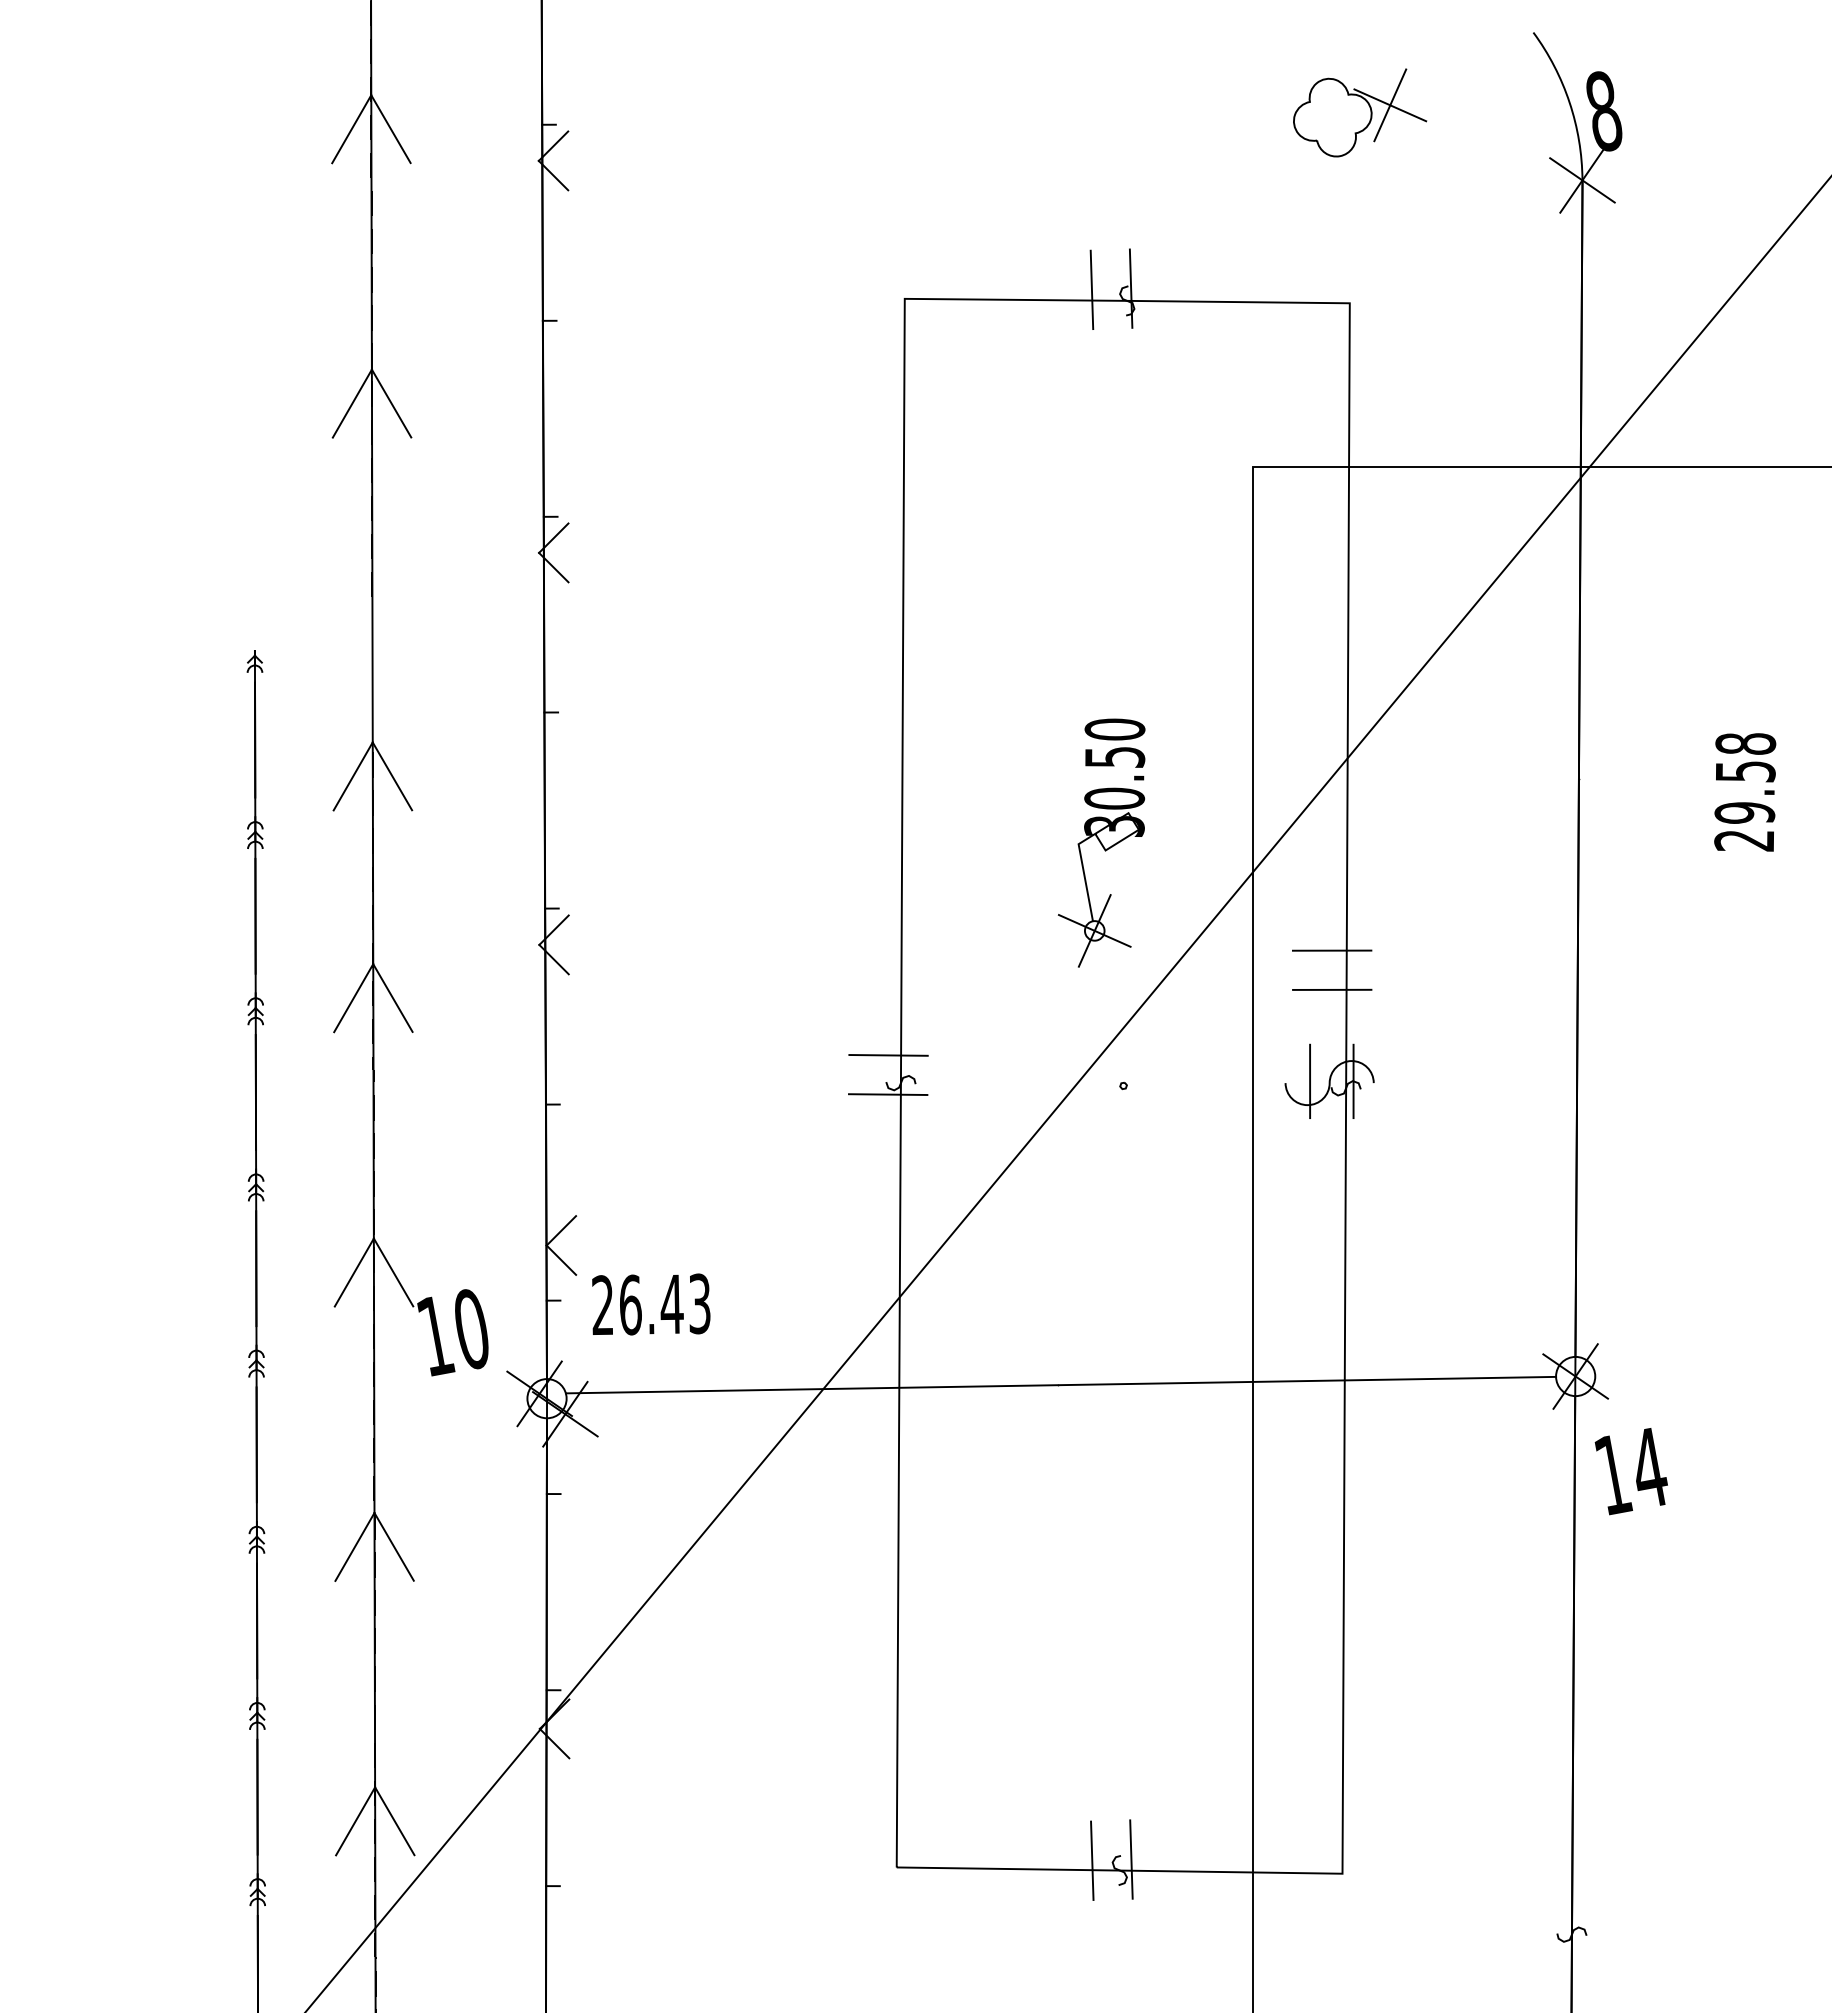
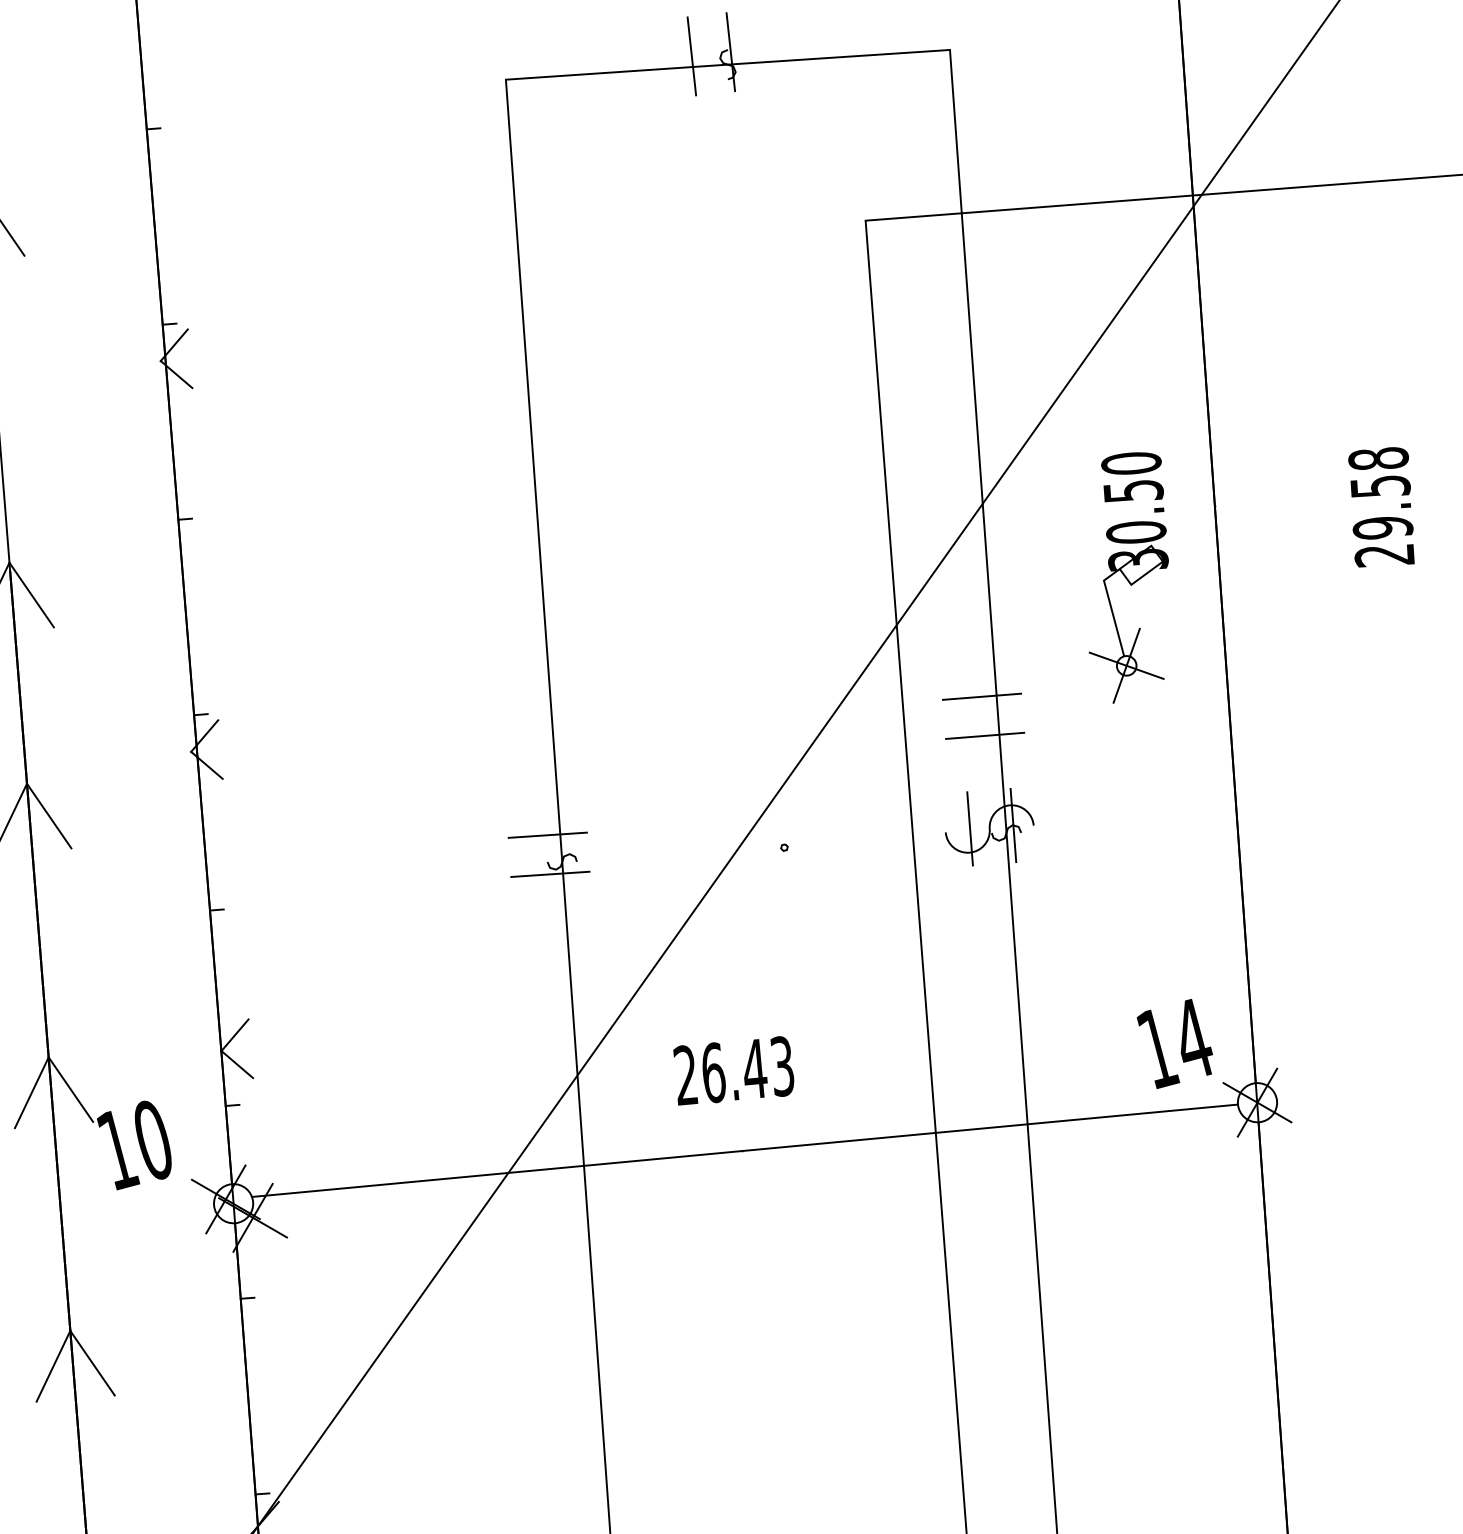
part: (1101, 842) -> (1126, 577), moved
text: (651, 1304) -> (734, 1070), moved
text: (1630, 1471) -> (1174, 1043), moved

